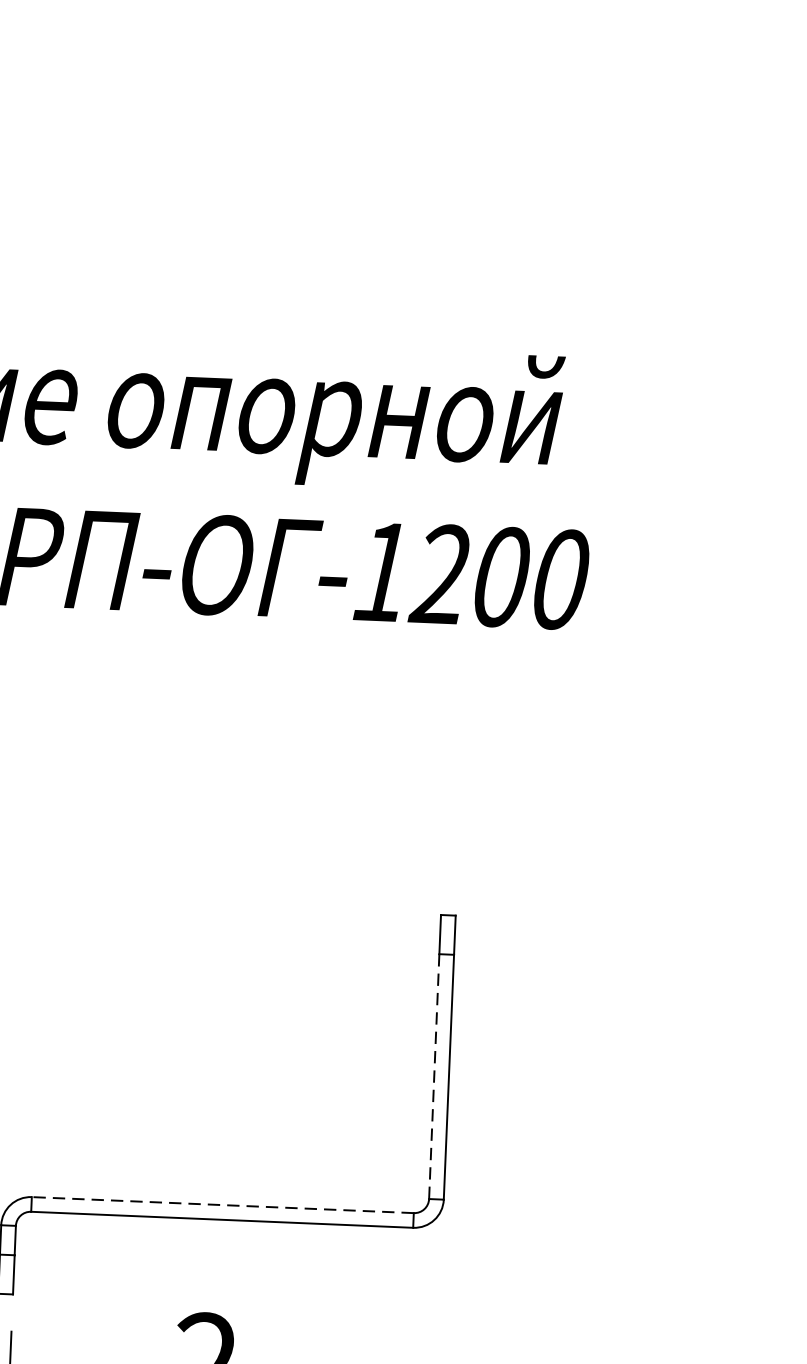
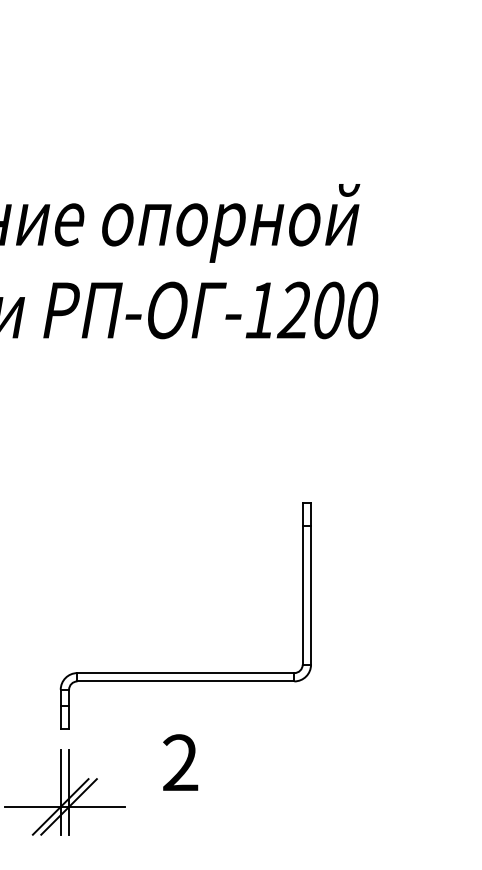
line: (433, 1077) -> (302, 595), dashed -> solid
line: (222, 1205) -> (185, 673), dashed -> solid

